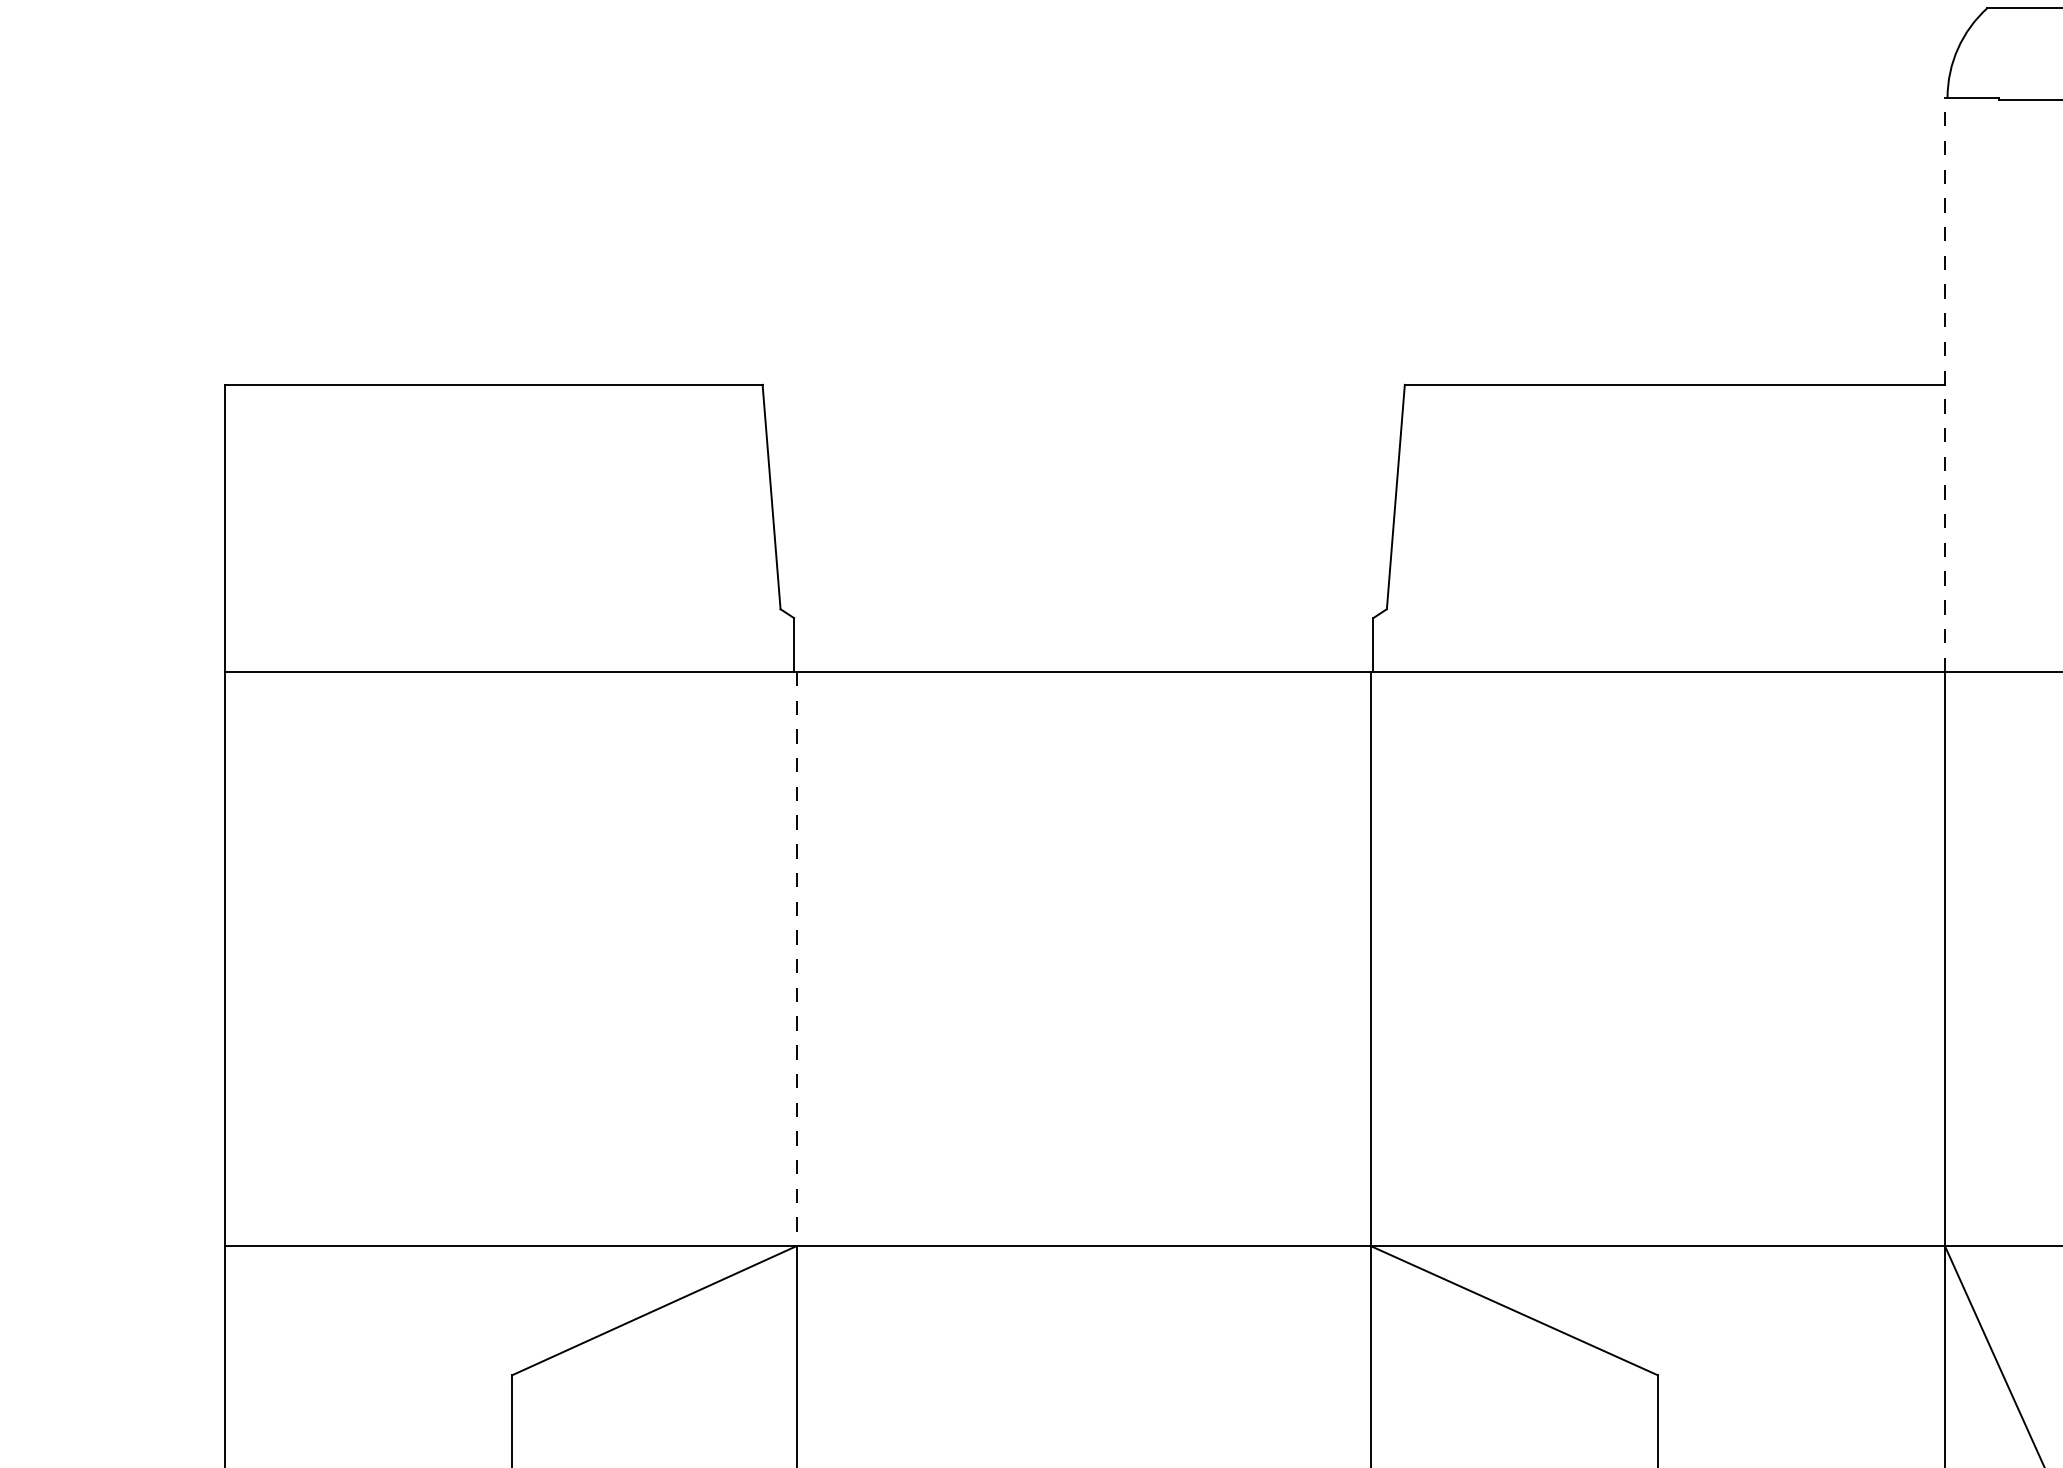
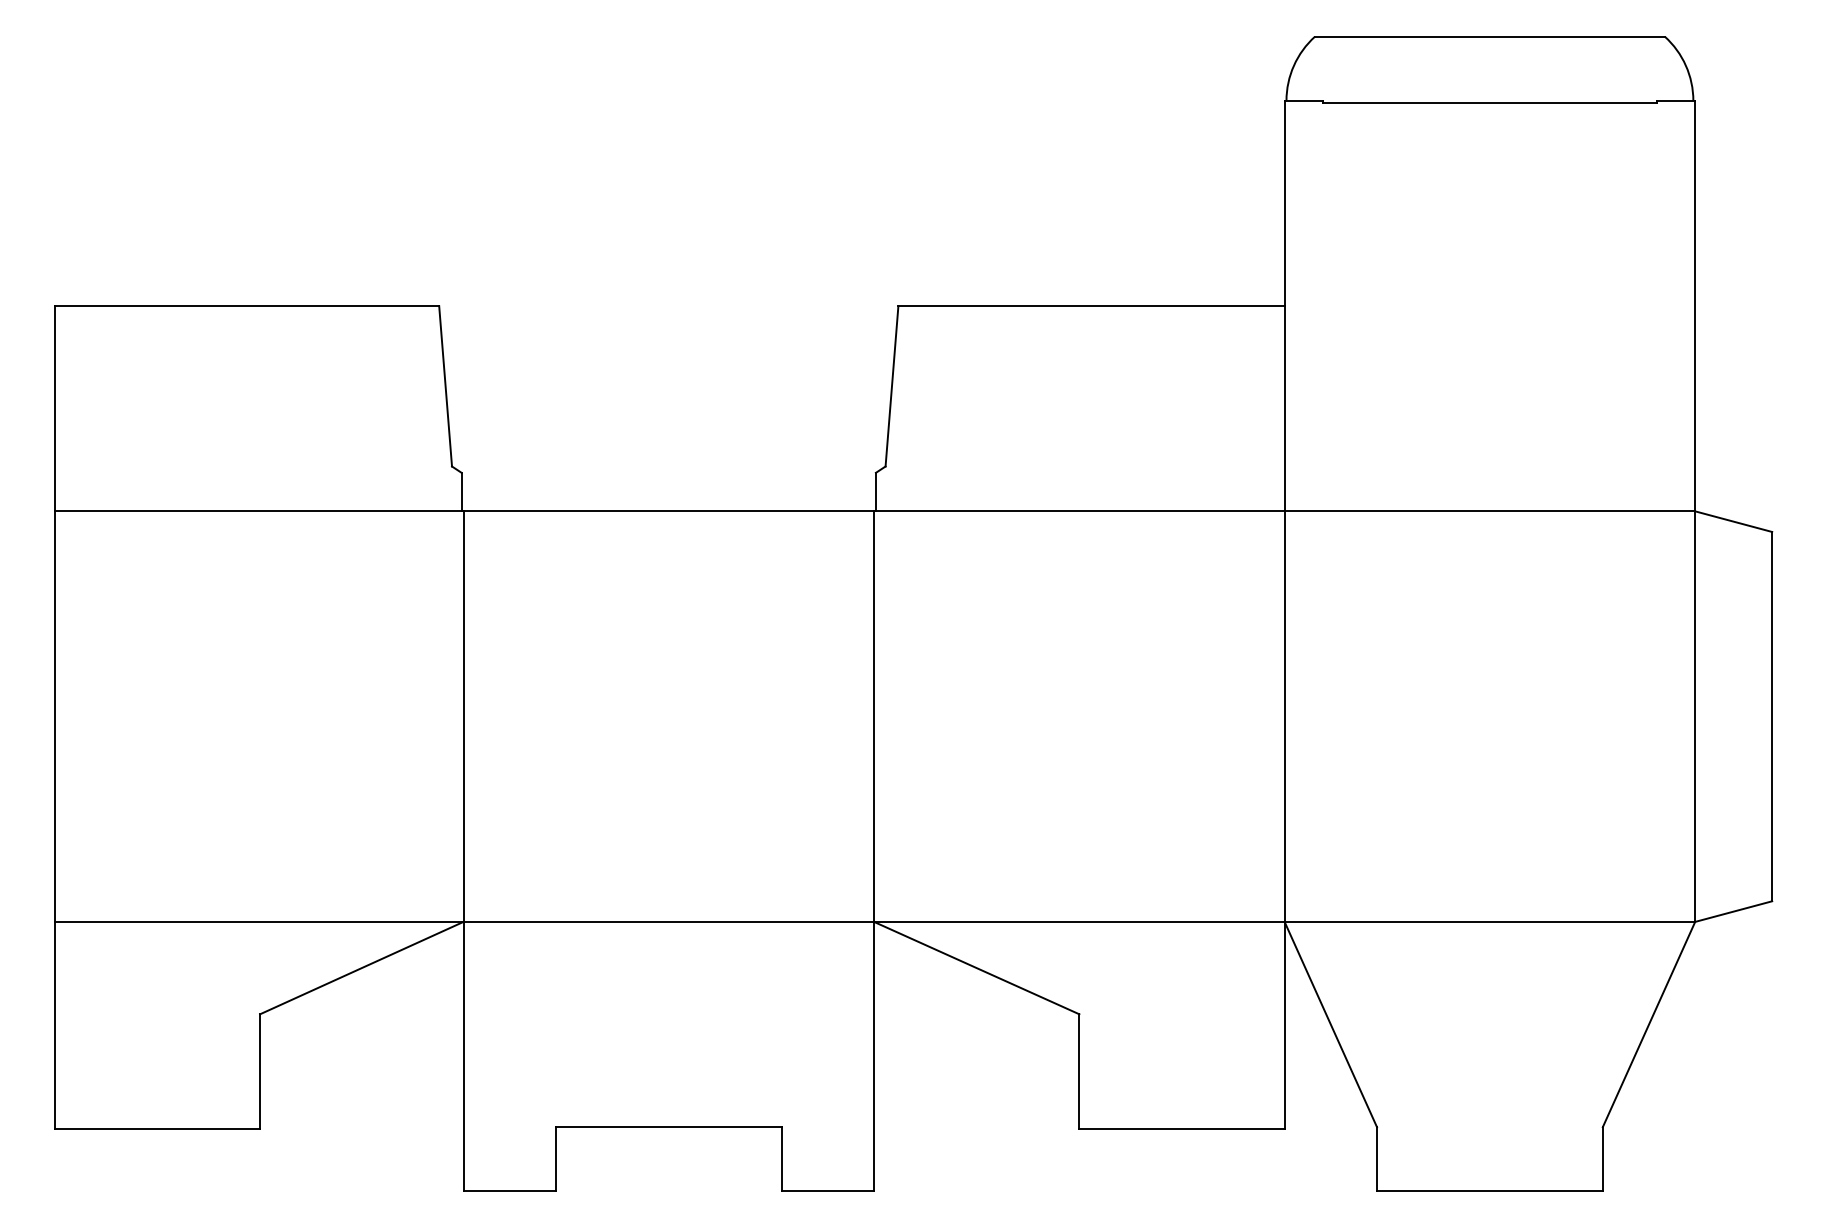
line: (1944, 384) -> (1284, 305), dashed -> solid
line: (796, 960) -> (463, 717), dashed -> solid

